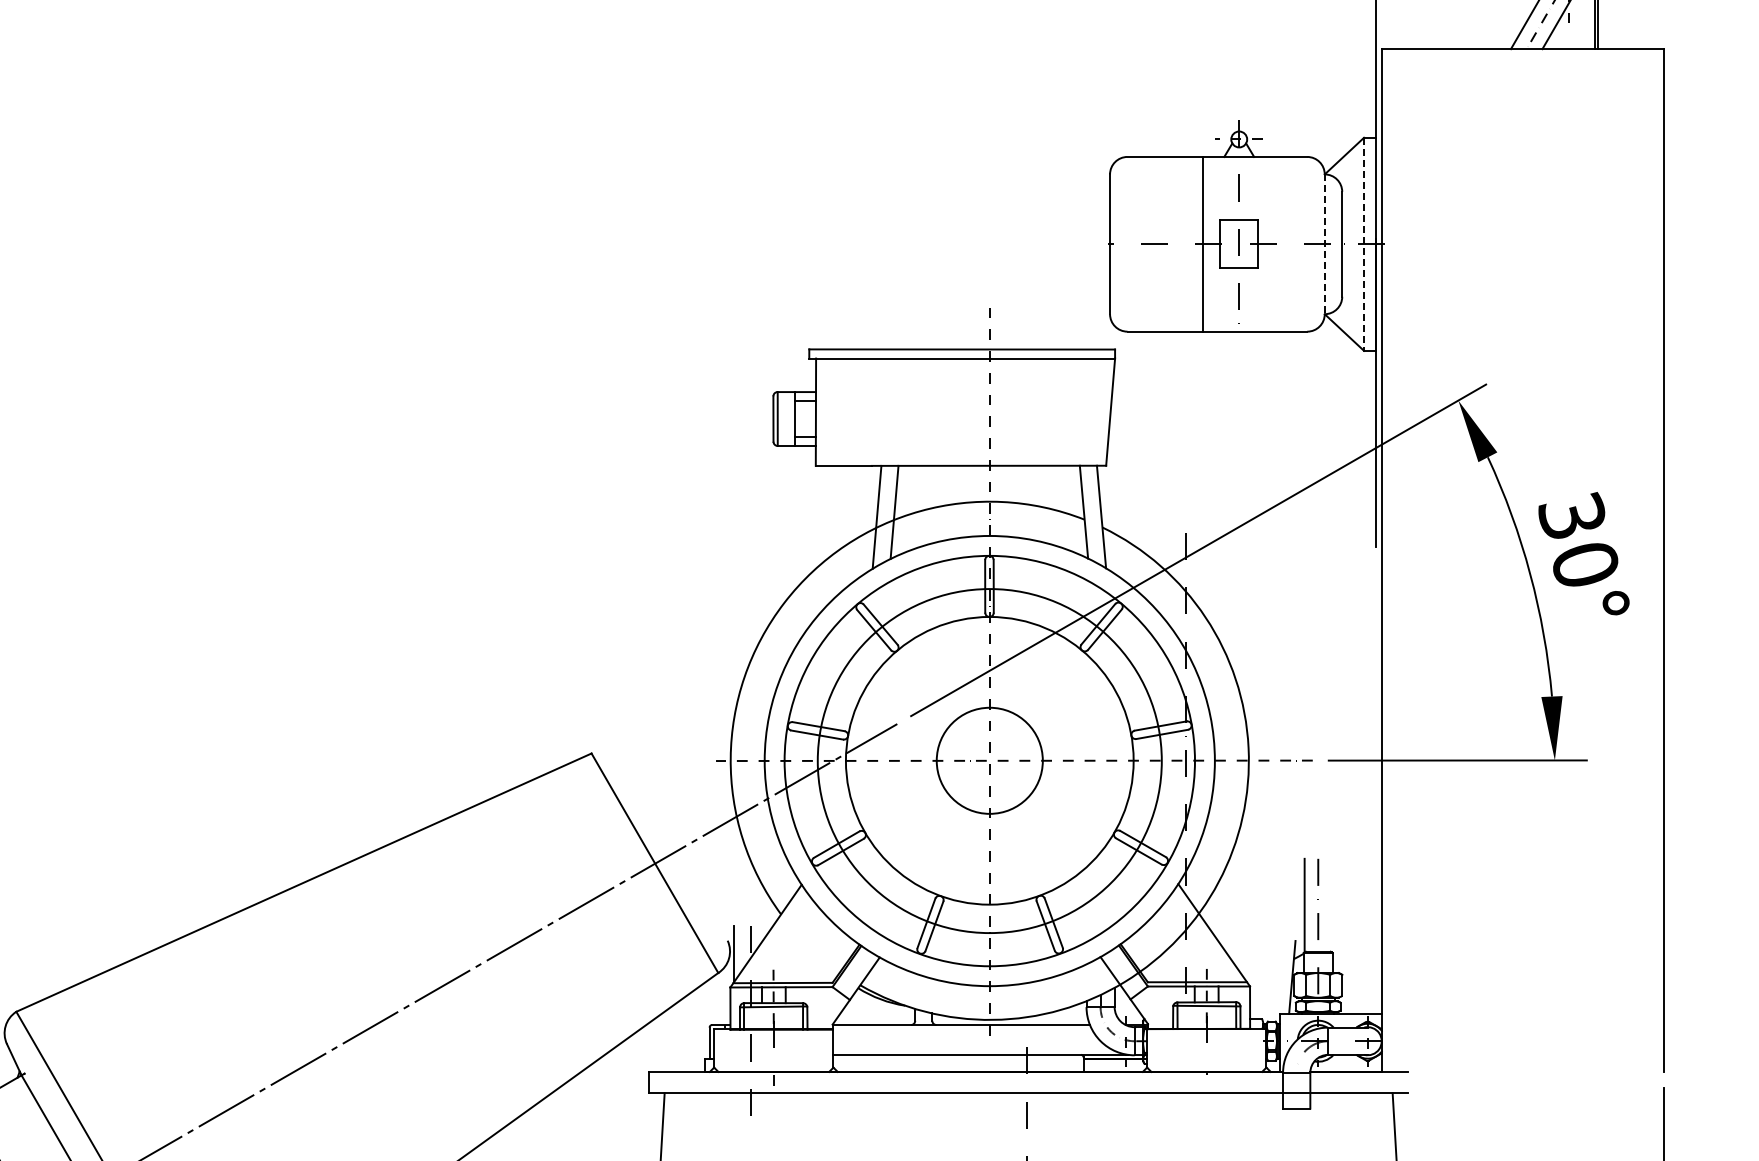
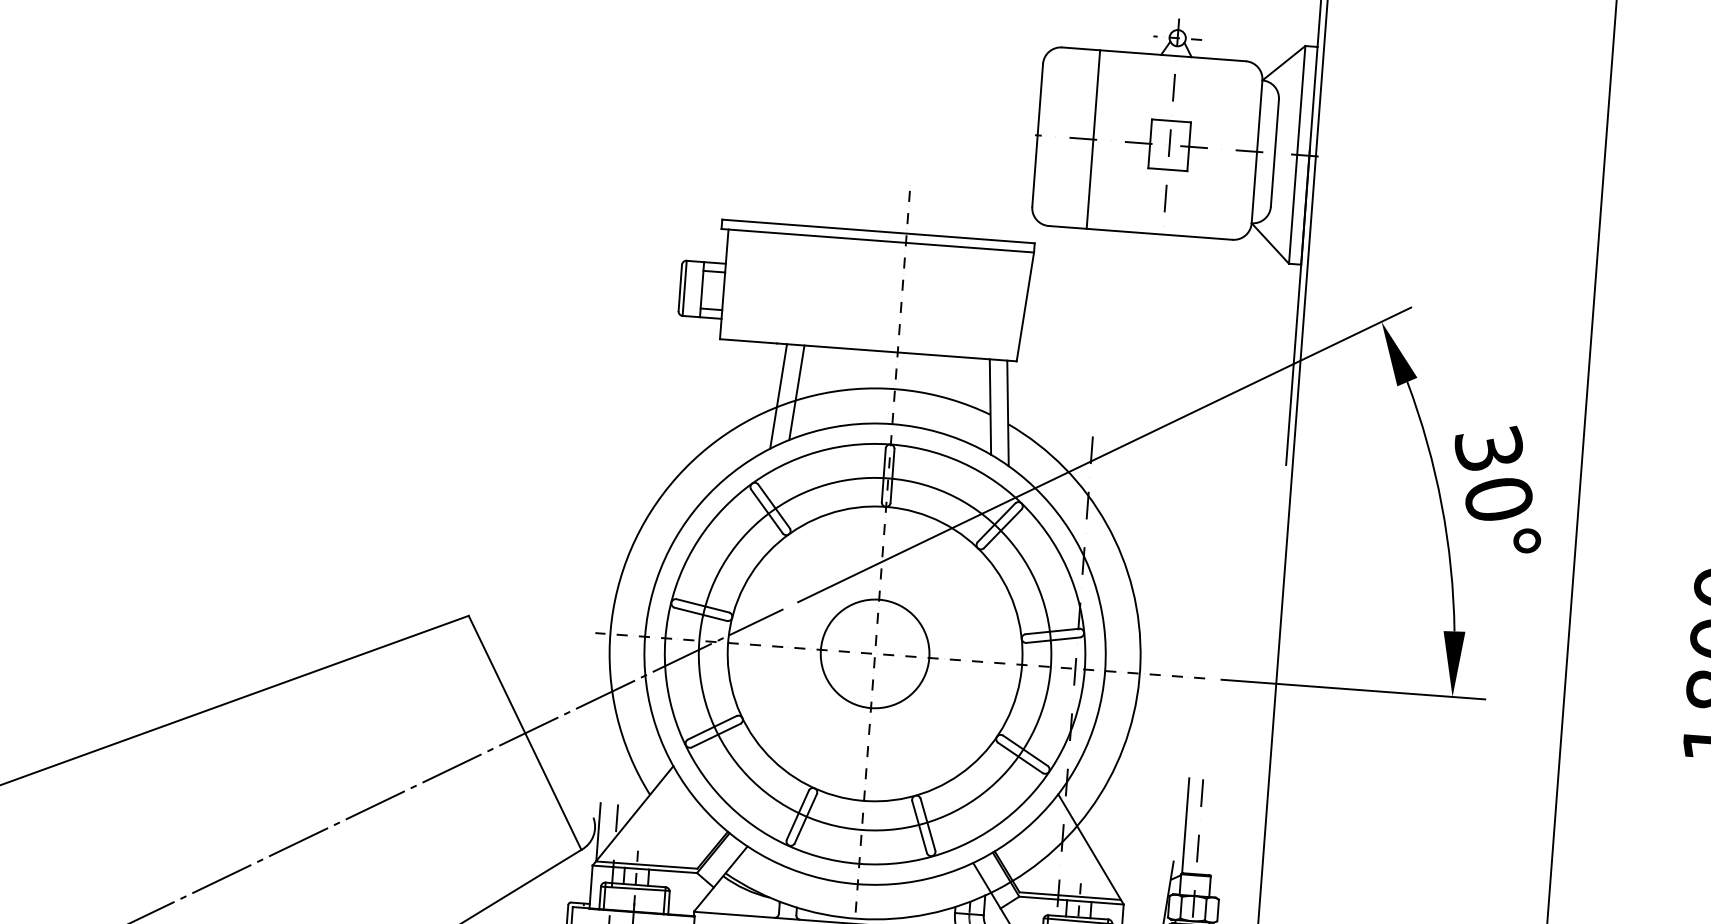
line: (1202, 243) -> (1093, 138), moved
line: (1324, 244) -> (1256, 152), dashed -> solid
line: (1364, 244) -> (1297, 155), dashed -> solid

